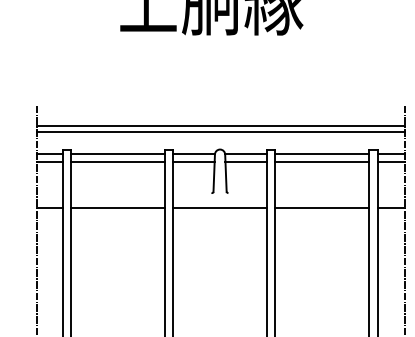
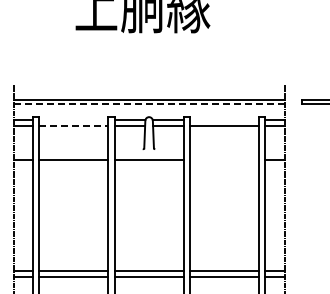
line: (221, 132) -> (150, 104), solid -> dashed
line: (117, 154) -> (73, 120), removed
line: (321, 154) -> (223, 120), removed
line: (117, 162) -> (73, 126), solid -> dashed
line: (321, 208) -> (223, 160), removed

